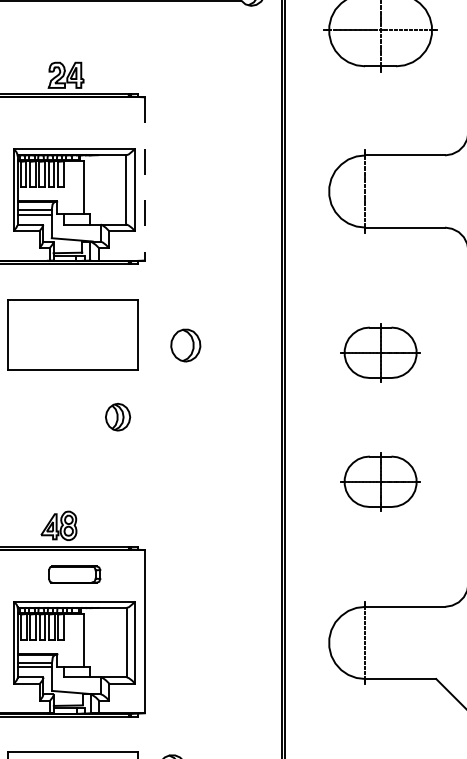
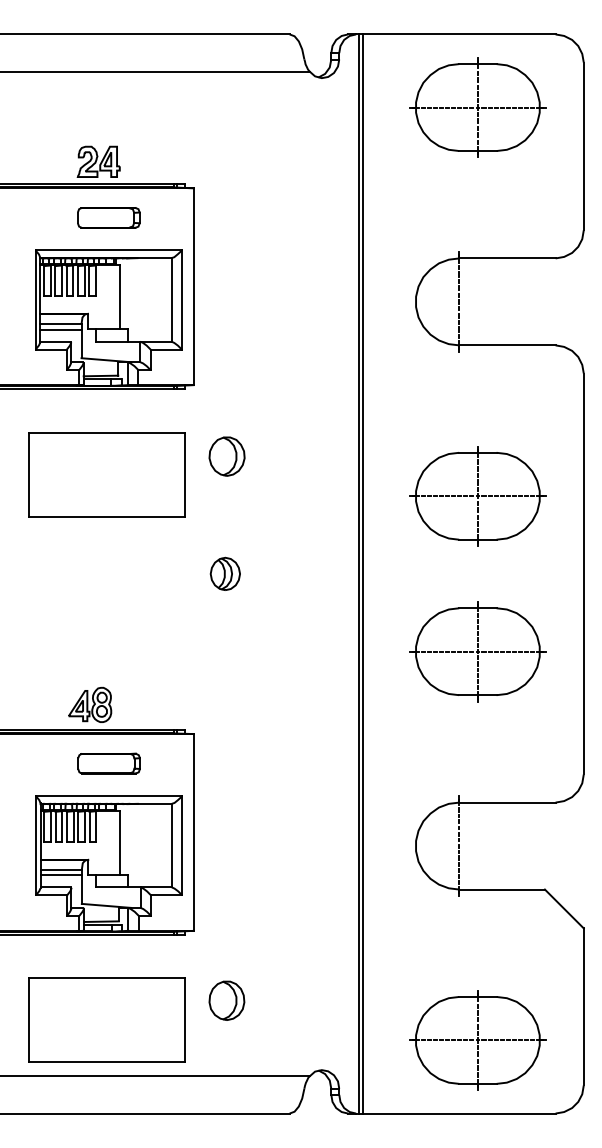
part: (74, 121) -> (108, 217), added
line: (144, 179) -> (193, 287), dashed -> solid
part: (185, 345) -> (226, 456), moved
part: (380, 352) -> (477, 496), size x1.43
part: (117, 416) -> (224, 573), moved
part: (380, 481) -> (477, 651), size x1.43

